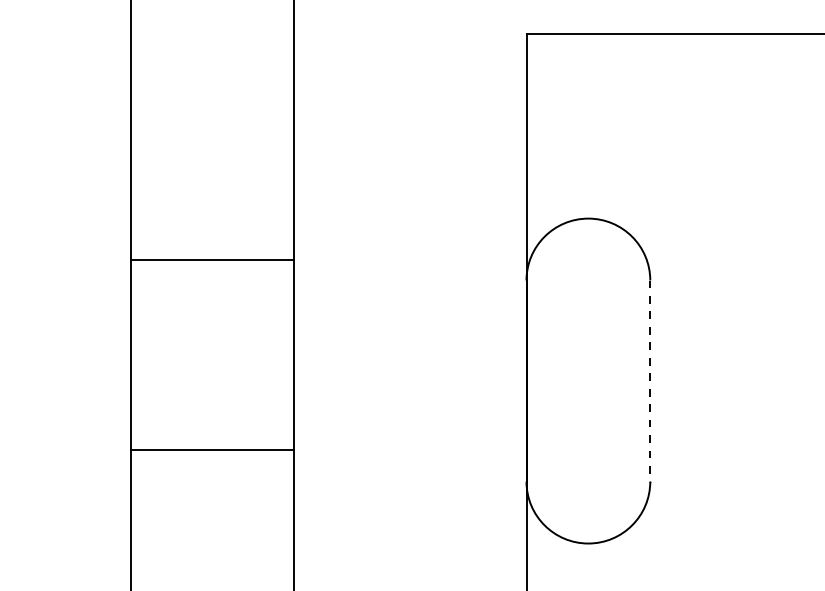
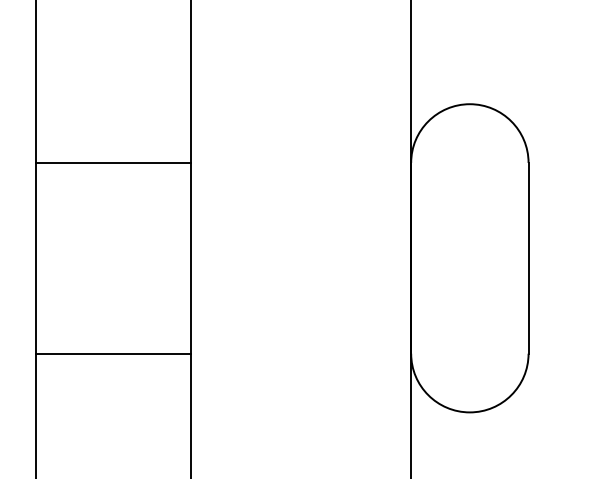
line: (212, 260) -> (113, 162), moved
line: (650, 381) -> (528, 258), dashed -> solid
line: (212, 449) -> (113, 353), moved

